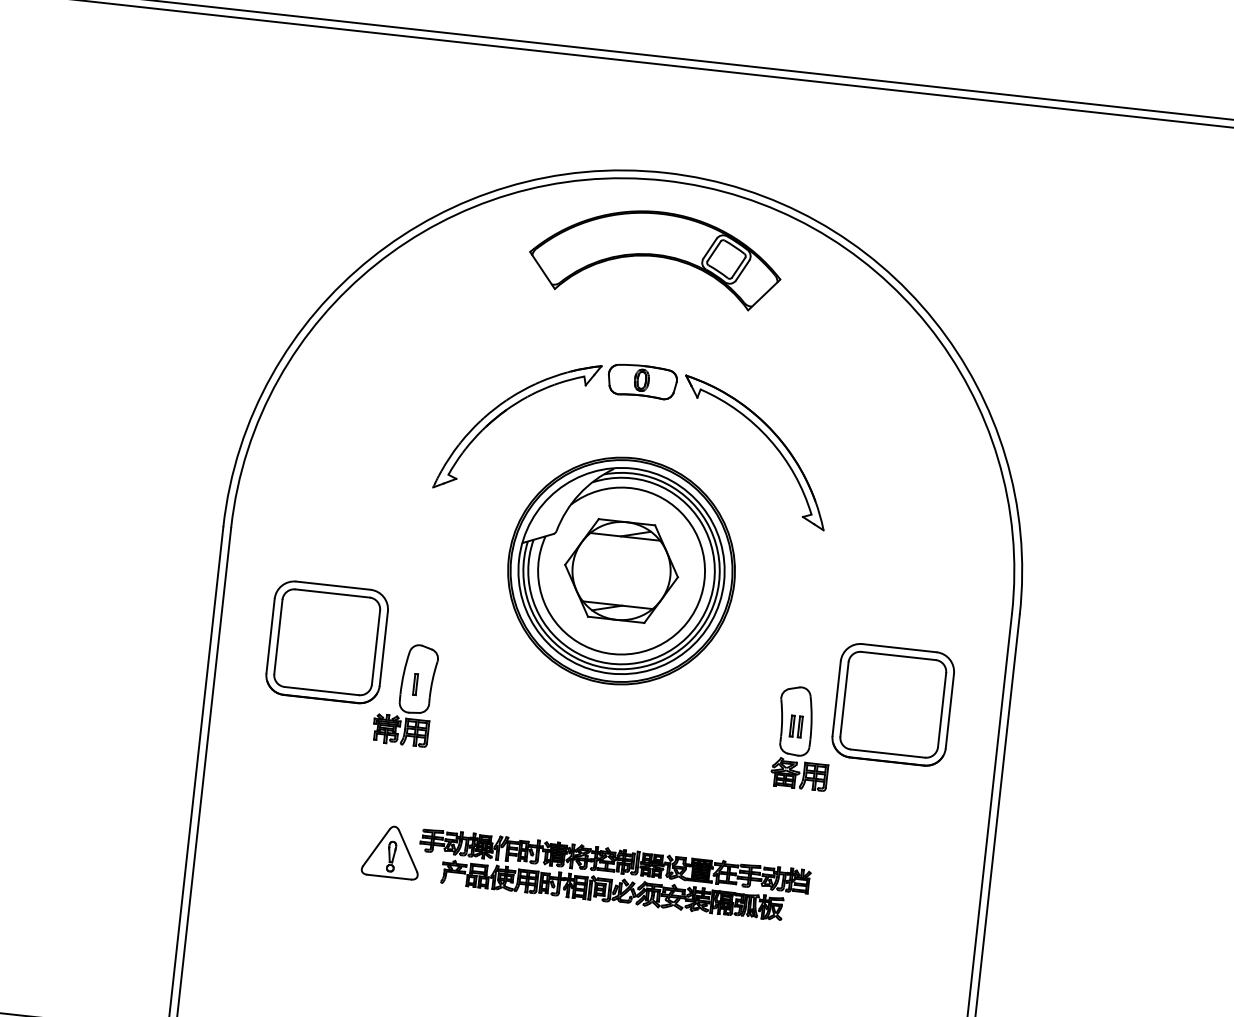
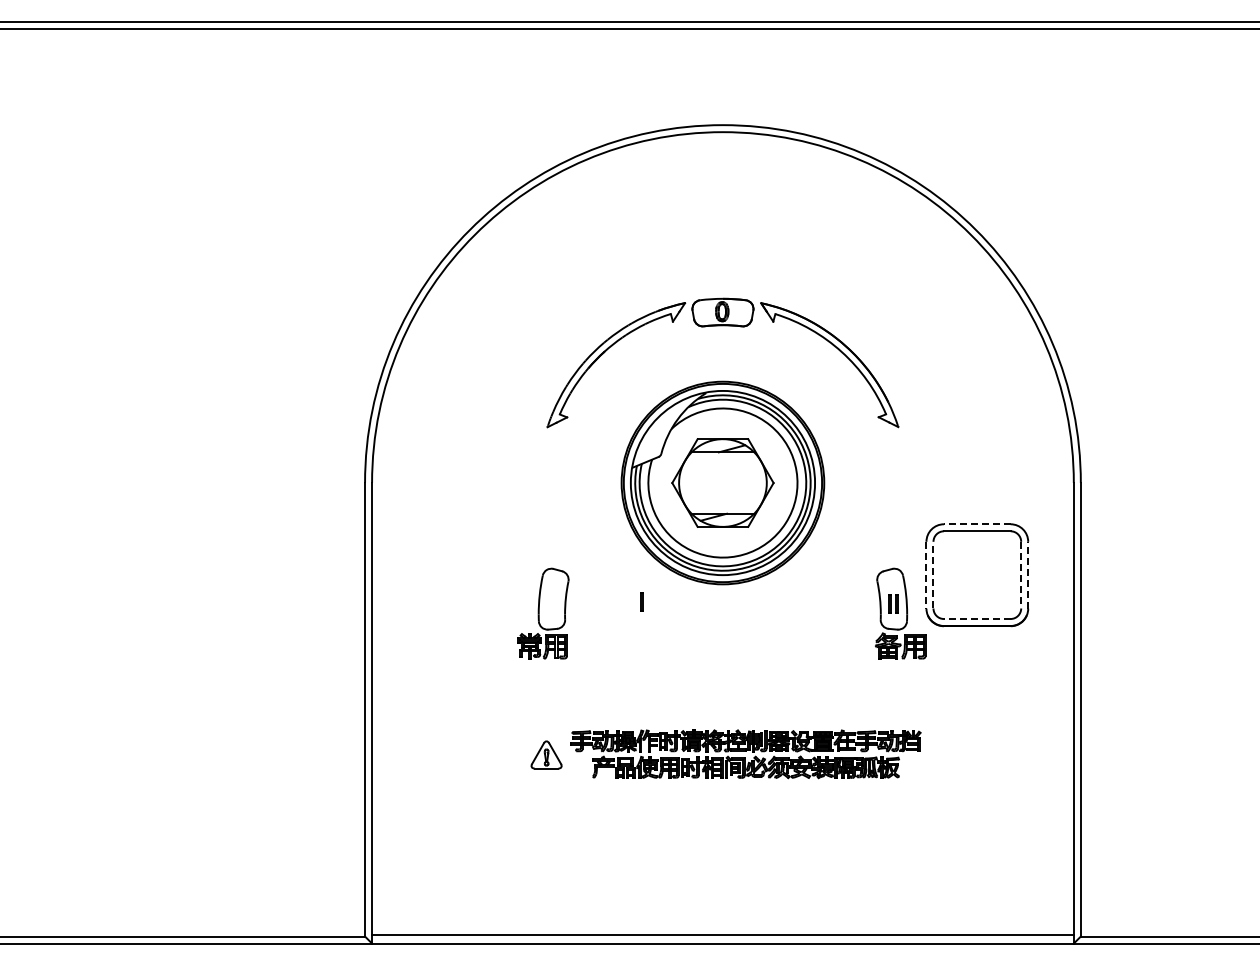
part: (655, 255) -> (722, 199), removed
part: (327, 642) -> (468, 575), removed
line: (898, 648) -> (976, 524), solid -> dashed
line: (414, 683) -> (641, 601), moved
line: (836, 698) -> (926, 575), solid -> dashed
line: (844, 698) -> (933, 574), solid -> dashed
line: (942, 710) -> (1021, 575), solid -> dashed
line: (950, 710) -> (1028, 574), solid -> dashed
line: (886, 754) -> (976, 619), solid -> dashed
part: (391, 851) -> (546, 754), size x0.6

